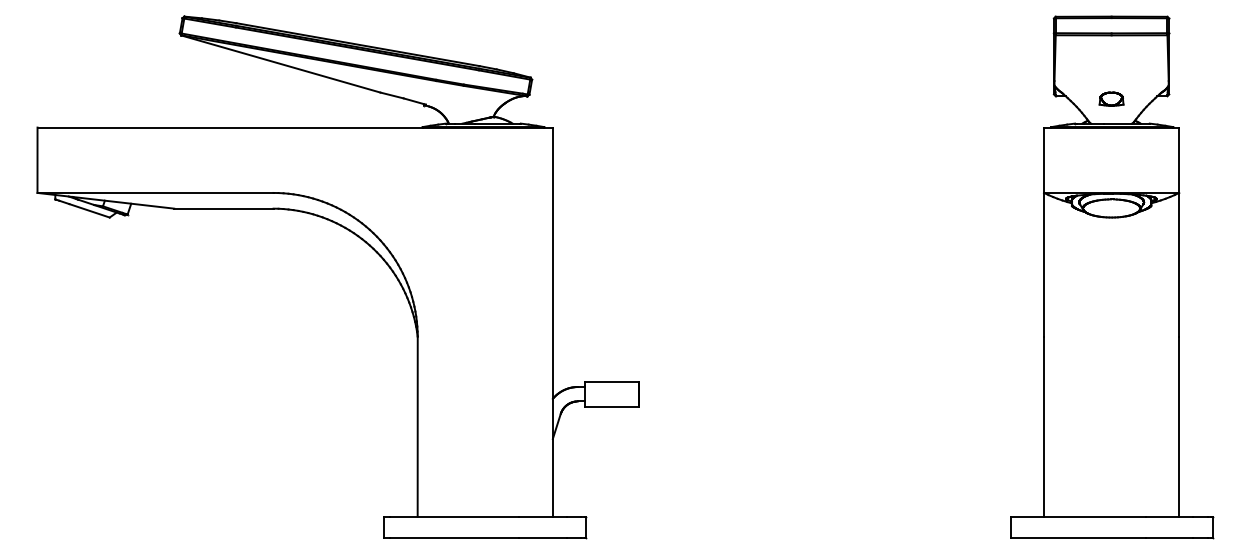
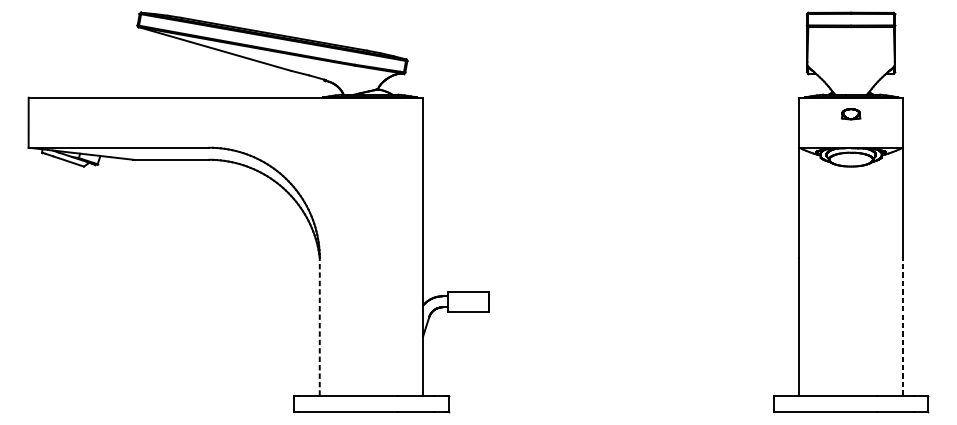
part: (1111, 98) -> (851, 113), moved
line: (417, 426) -> (319, 326), solid -> dashed
line: (1179, 426) -> (903, 326), solid -> dashed

